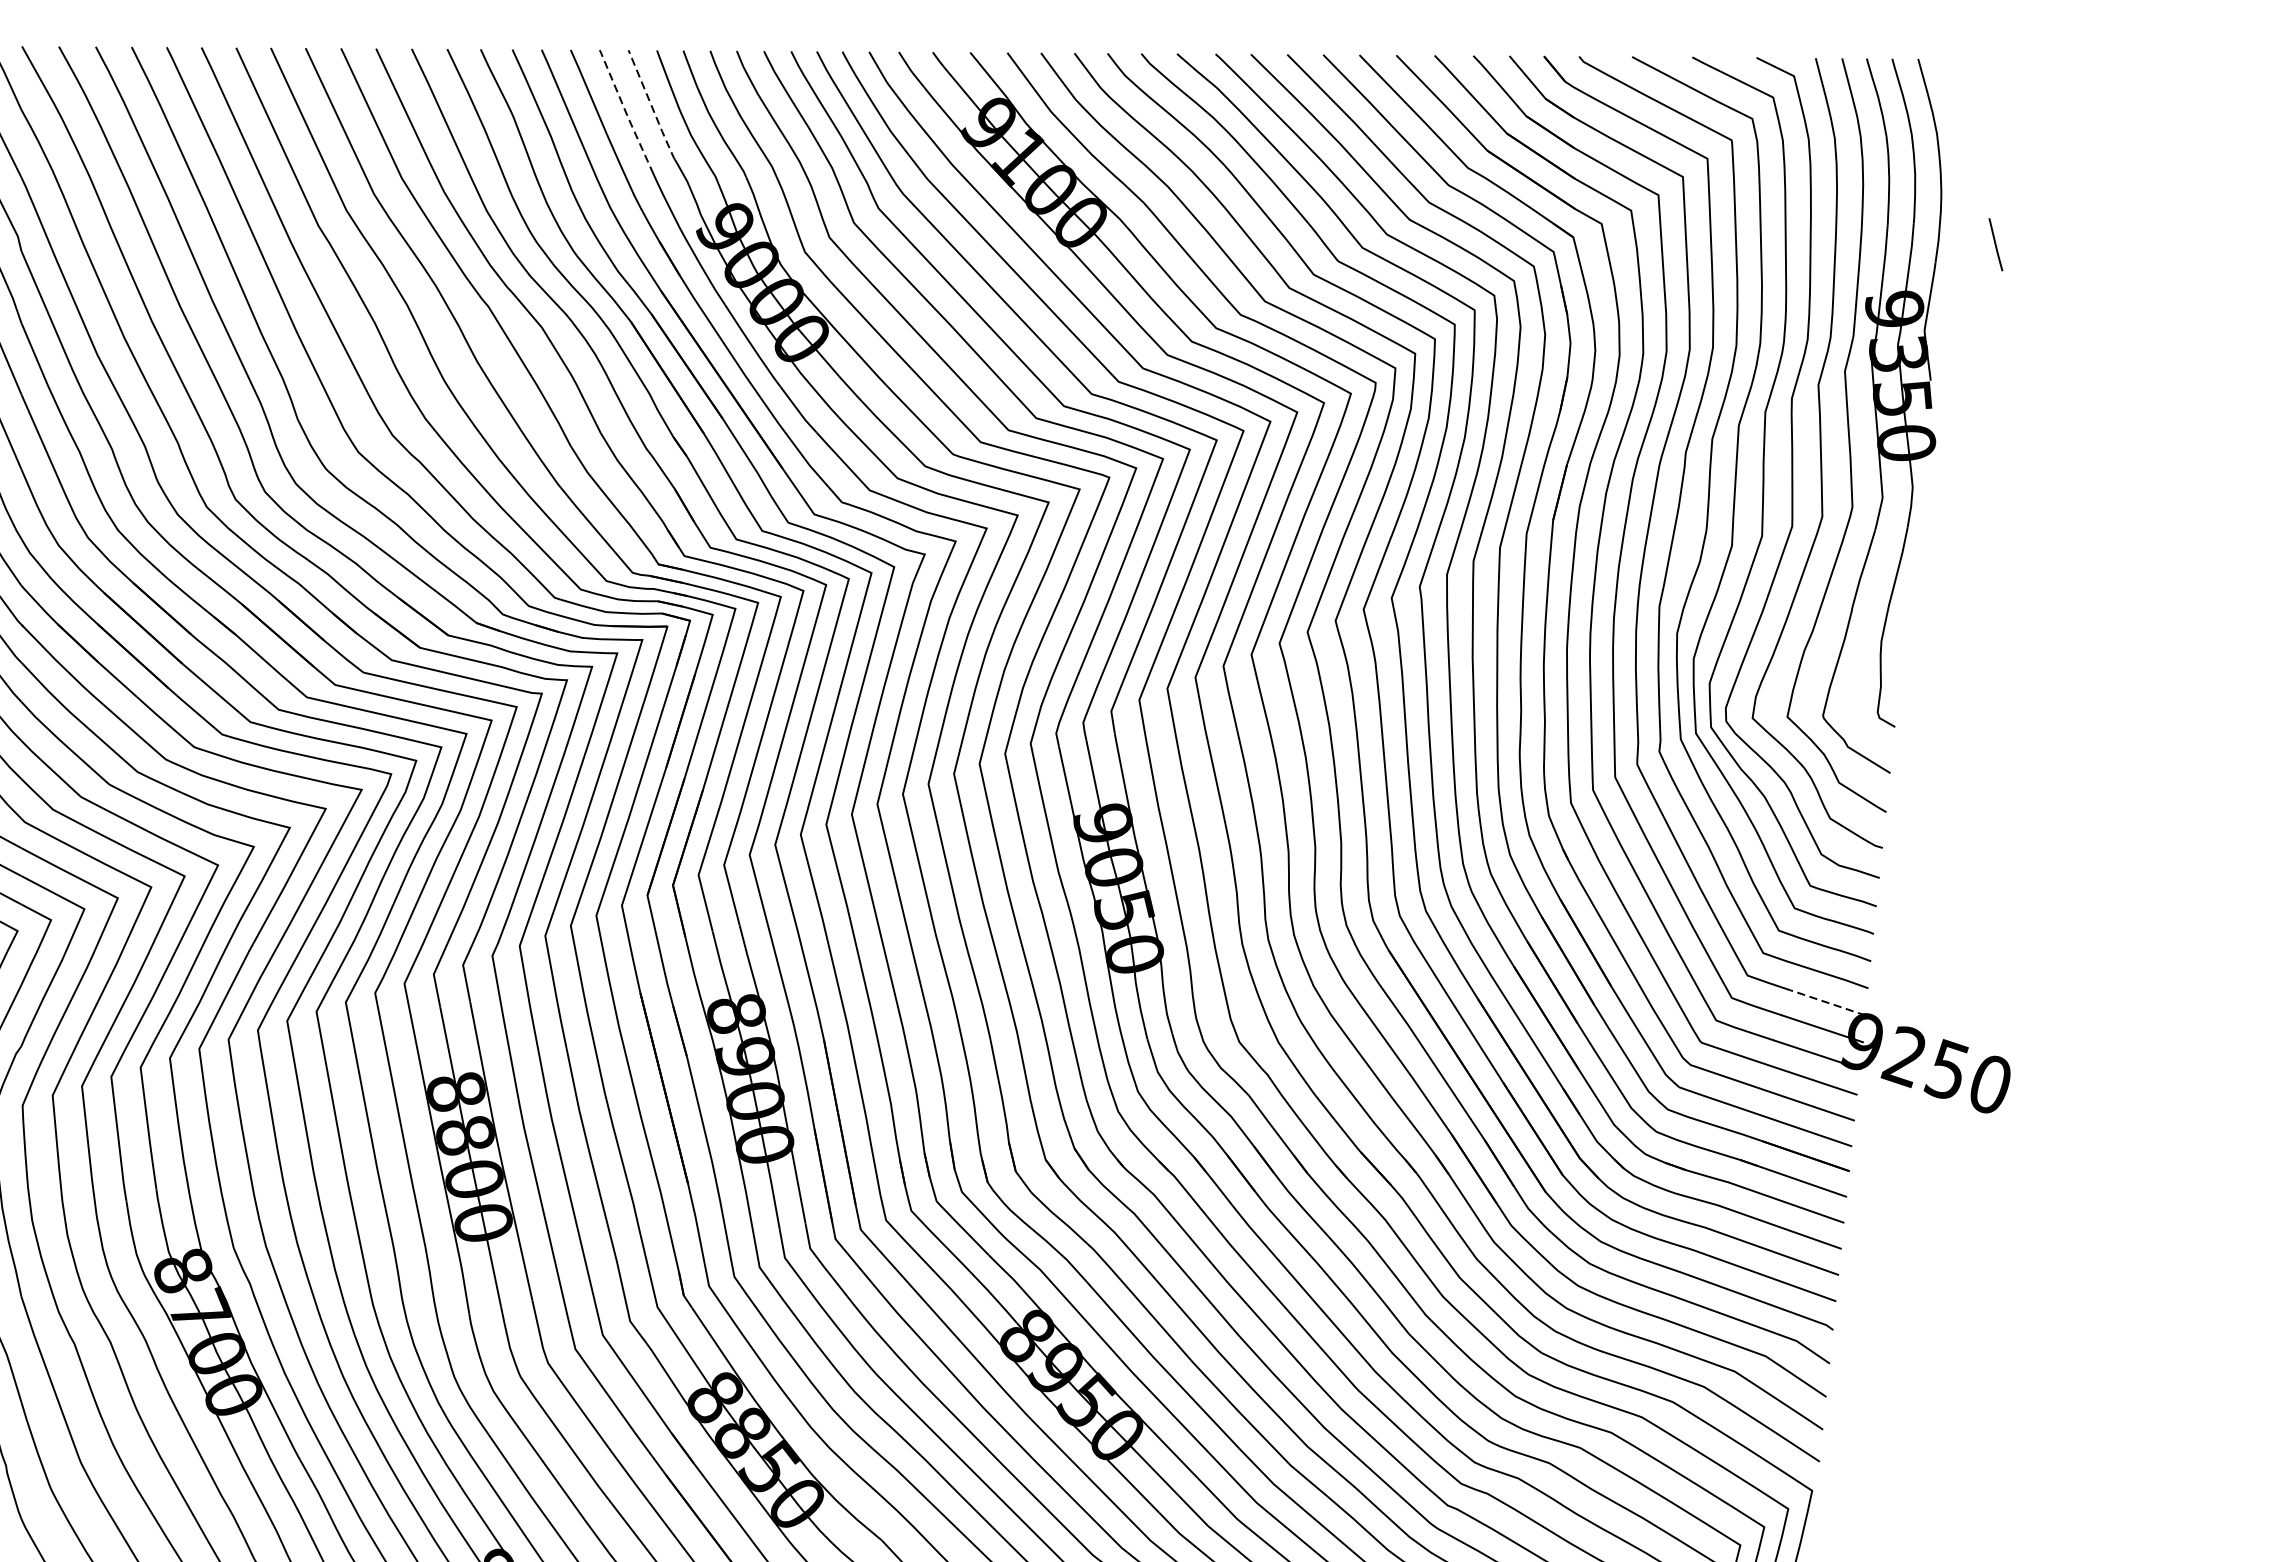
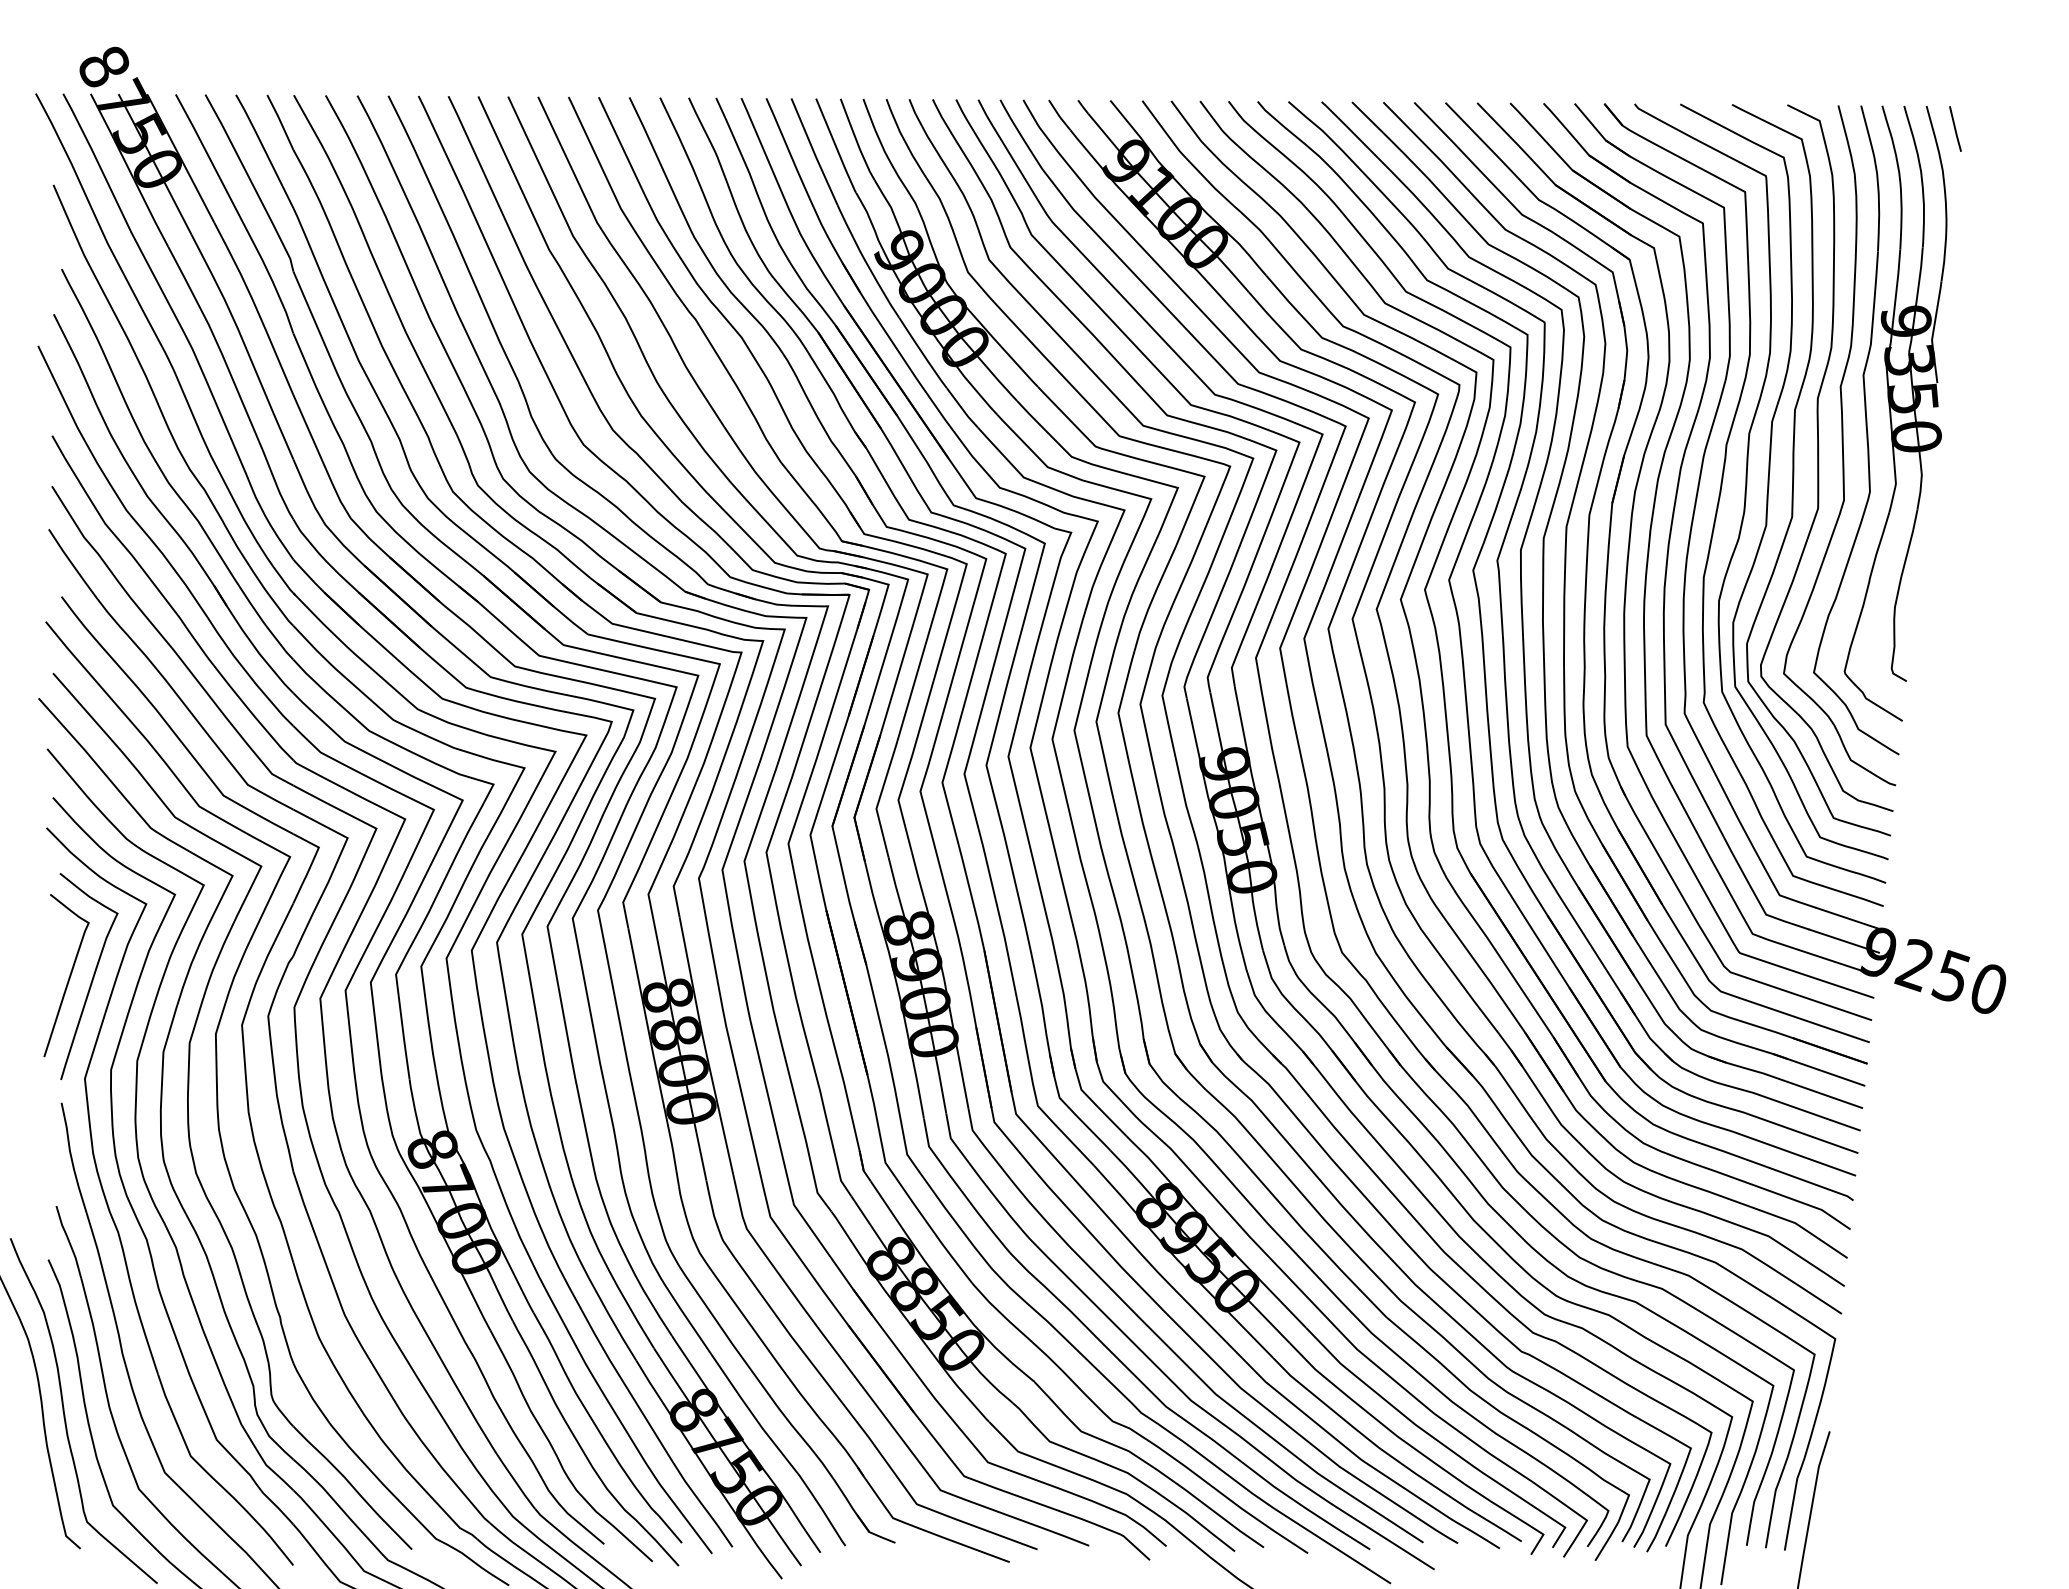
line: (652, 105) -> (836, 146), dashed -> solid
line: (625, 111) -> (813, 151), dashed -> solid
line: (1995, 244) -> (1955, 128), moved
line: (1827, 1002) -> (1848, 918), dashed -> solid

